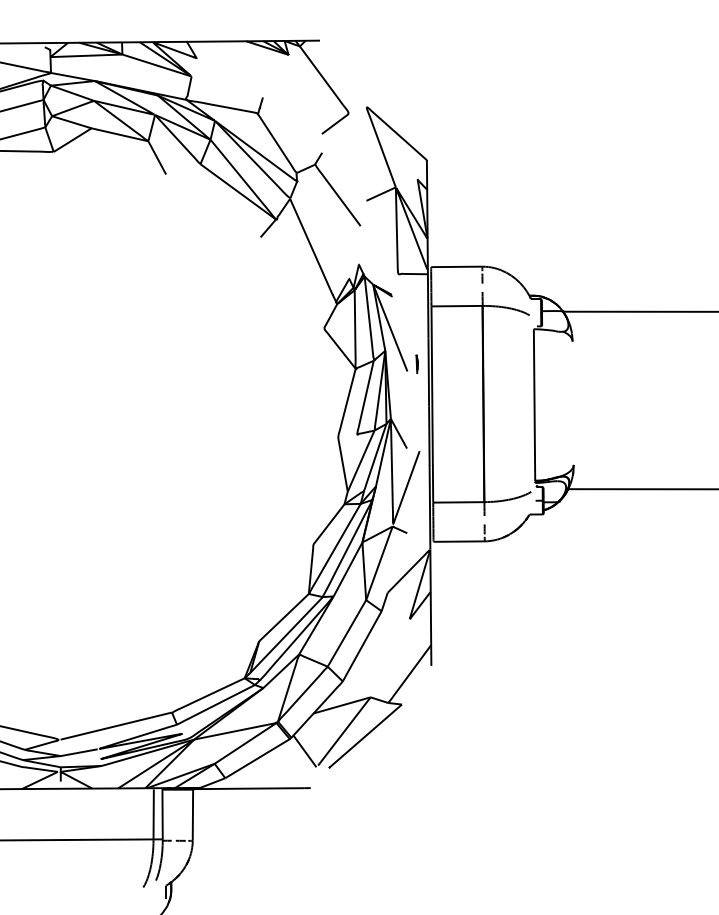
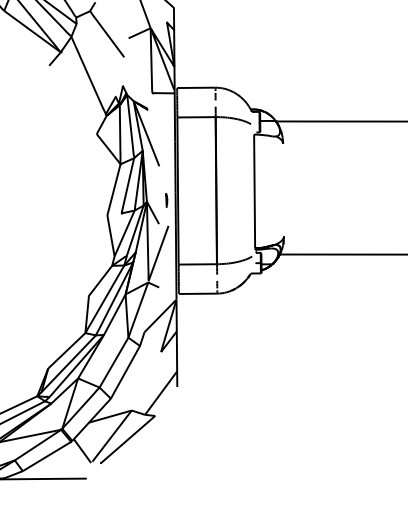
line: (416, 363) -> (166, 200), moved

